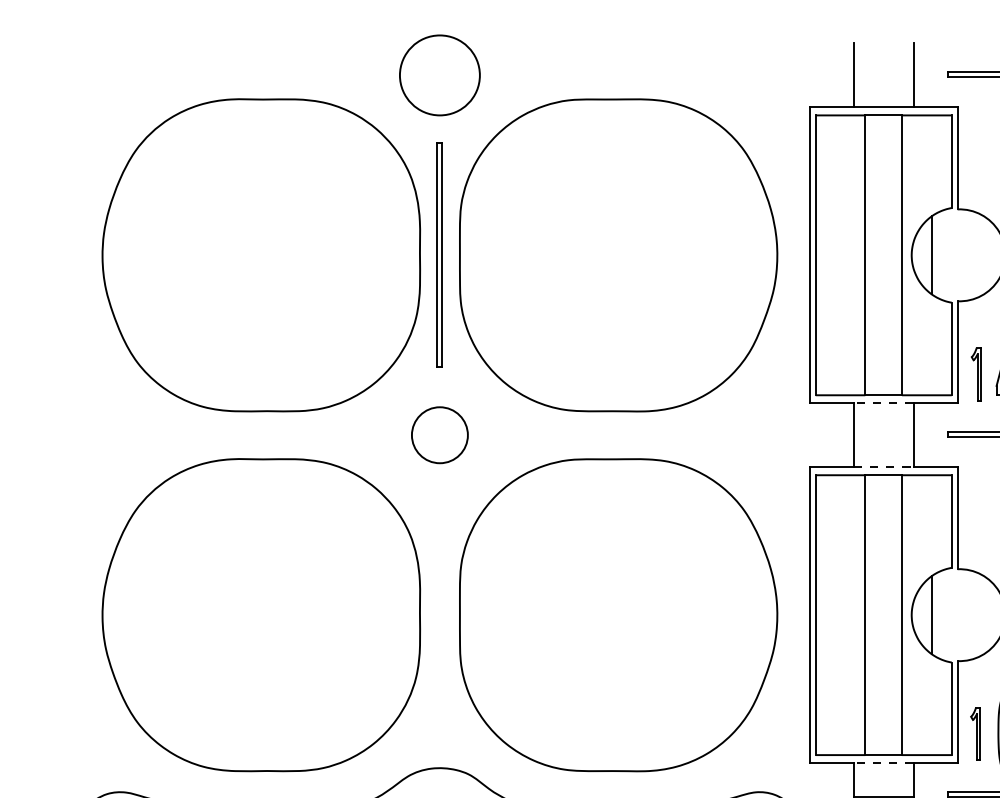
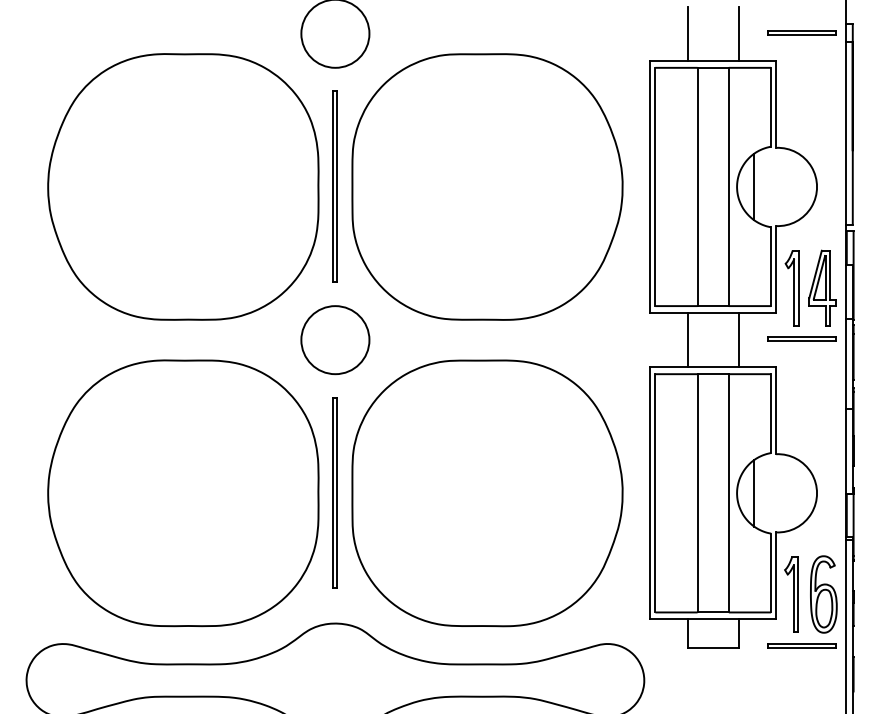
part: (975, 374) -> (791, 288), size x1.67
line: (884, 402) -> (713, 312), dashed -> solid
circle: (440, 435) -> (335, 340), size x1.43
line: (884, 467) -> (713, 367), dashed -> solid
part: (438, 614) -> (334, 492), added
part: (975, 734) -> (791, 594), size x1.67
line: (884, 763) -> (713, 619), dashed -> solid

